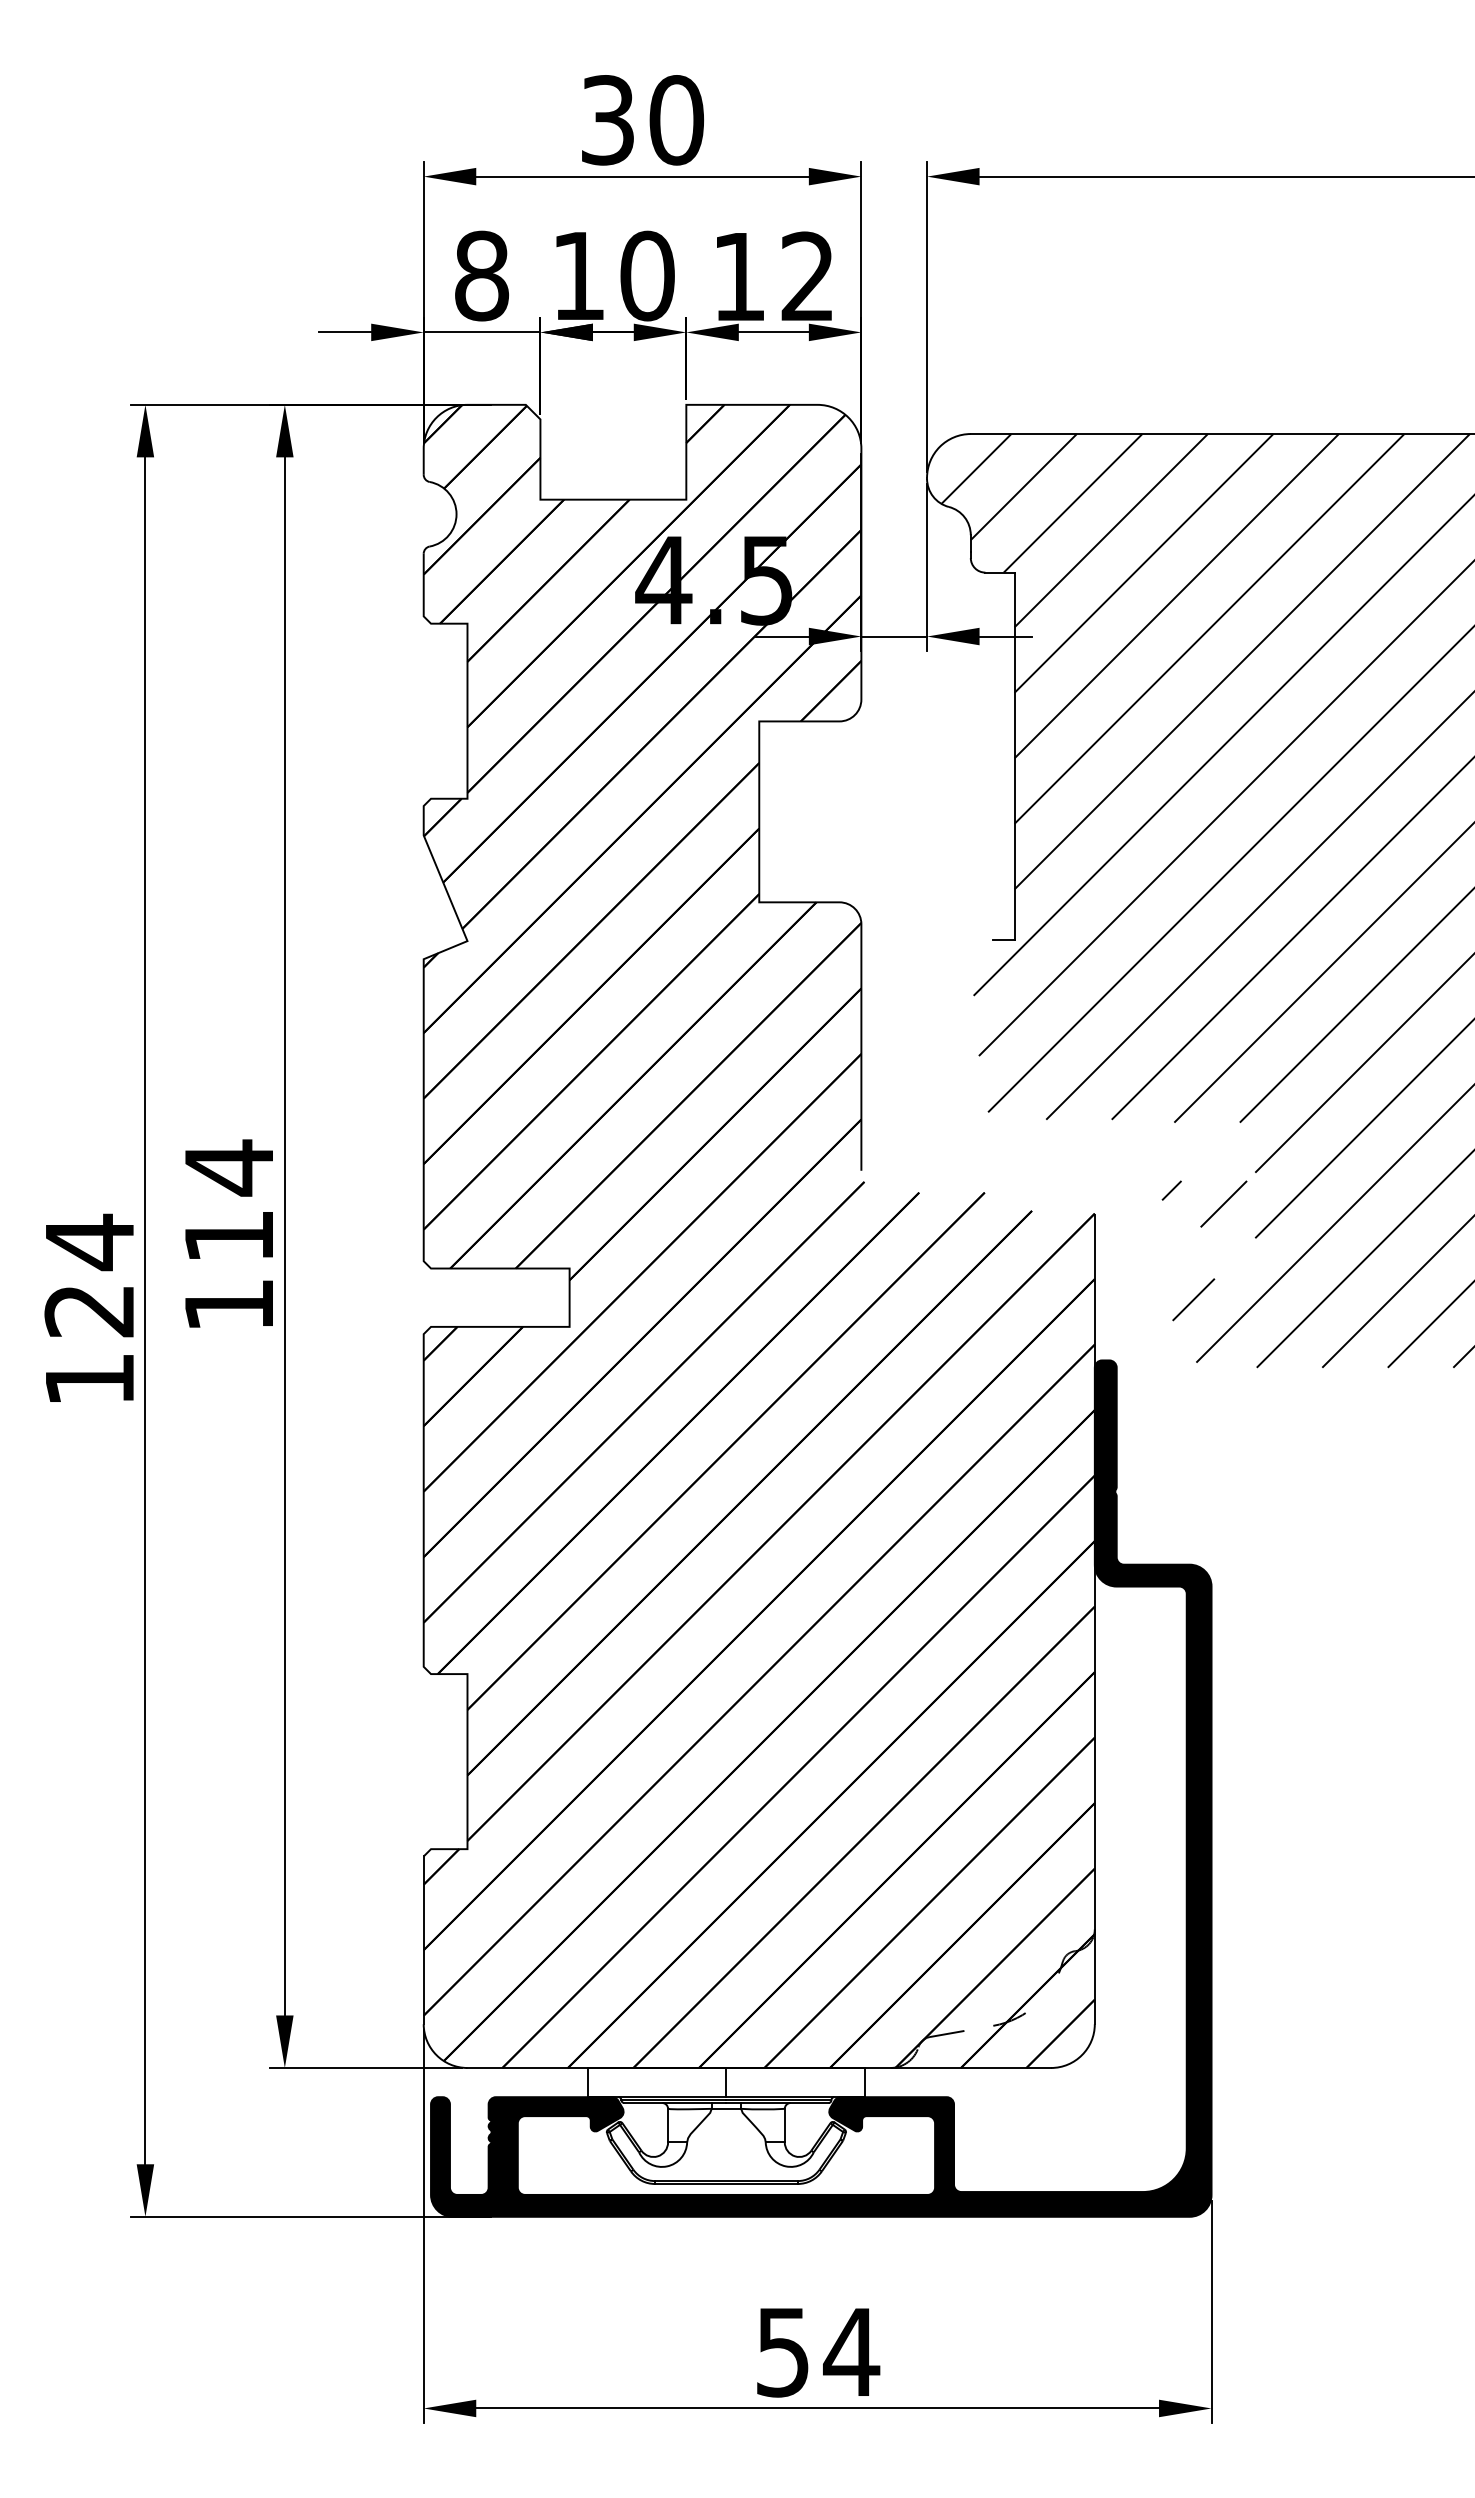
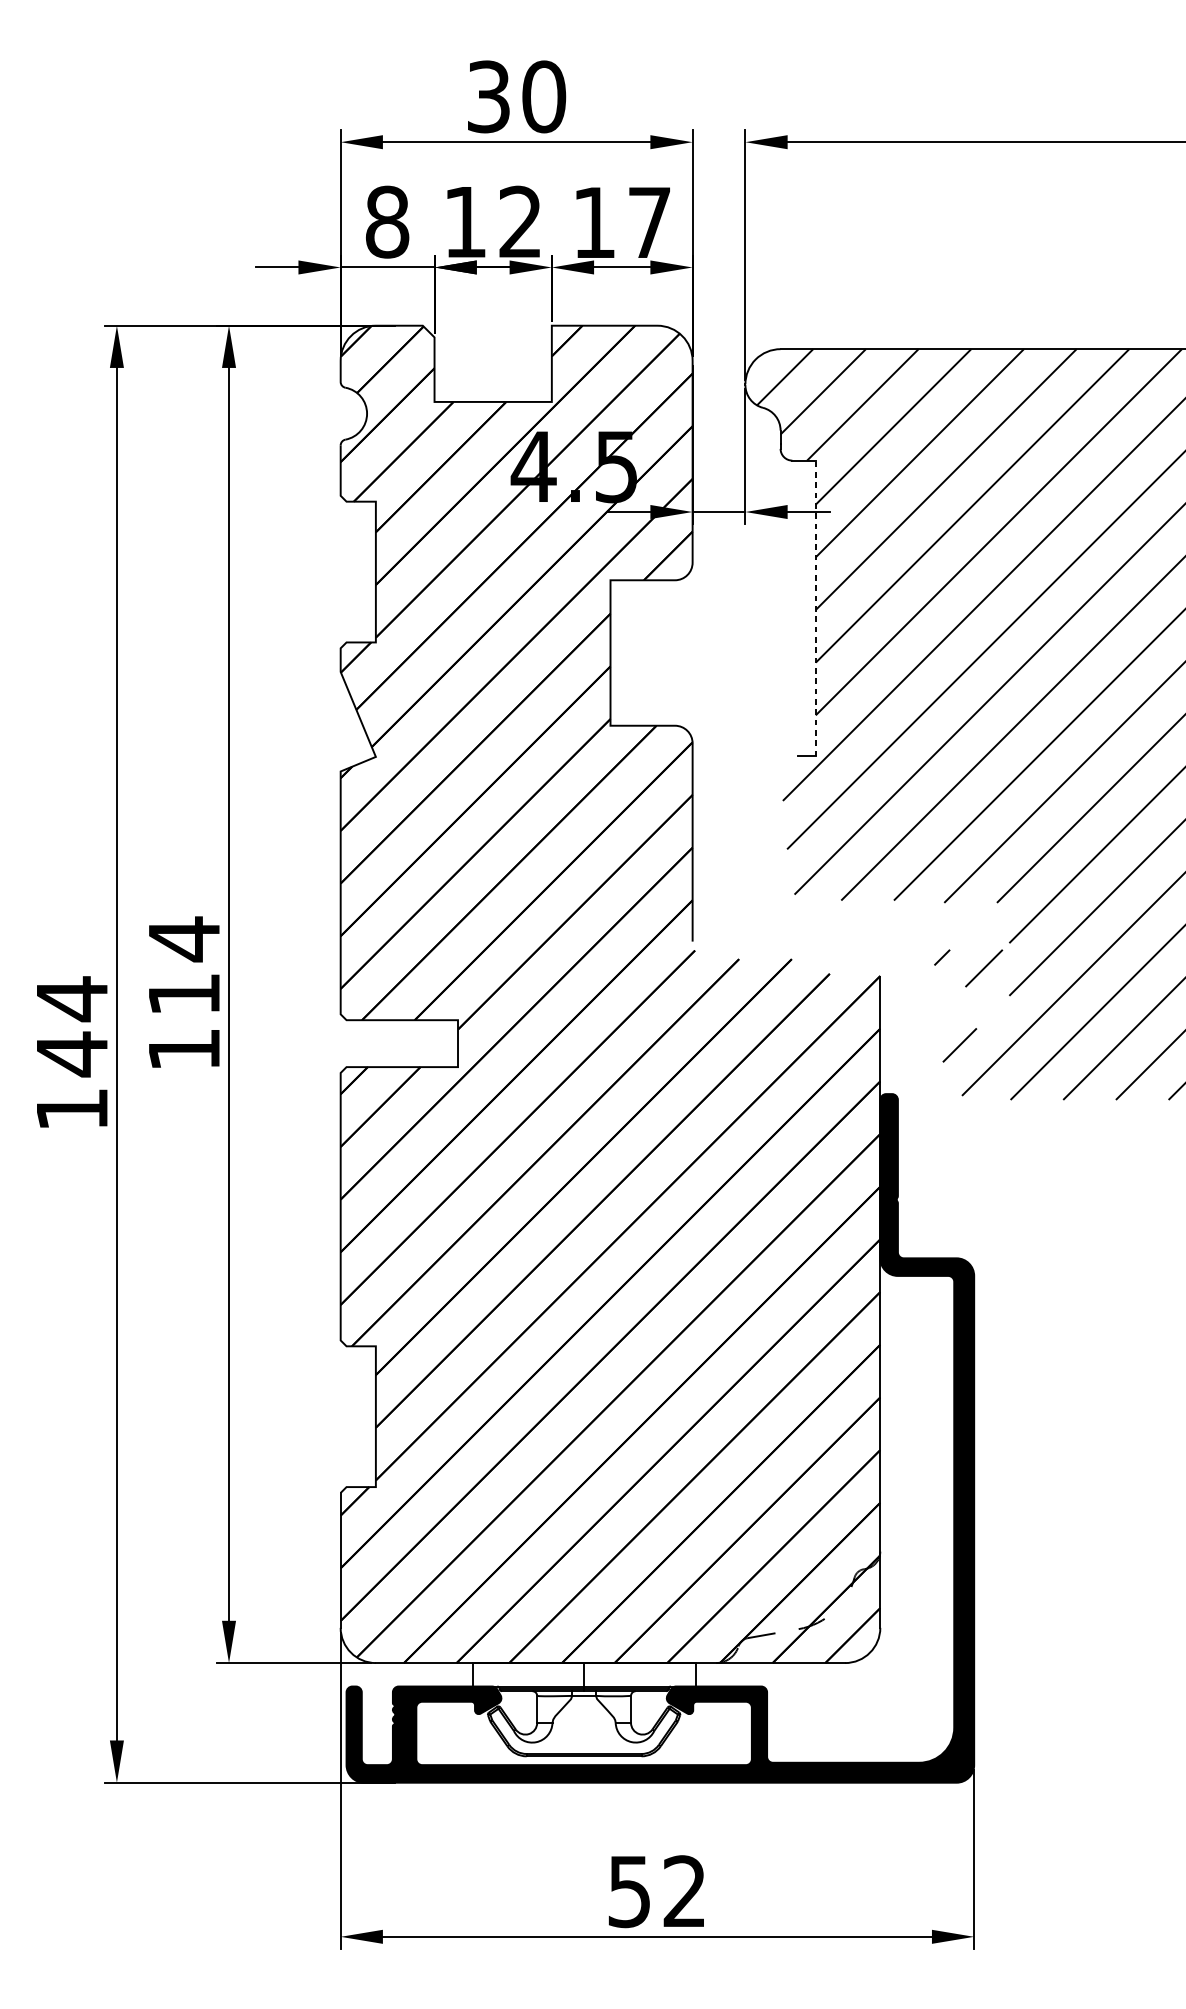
text: (647, 275) -> (520, 221), 10 -> 12
text: (807, 275) -> (649, 221), 12 -> 17
line: (1014, 756) -> (815, 608), solid -> dashed
text: (88, 1310) -> (71, 1053), 124 -> 144
text: (851, 2351) -> (684, 1891), 54 -> 52

